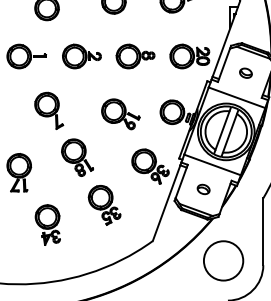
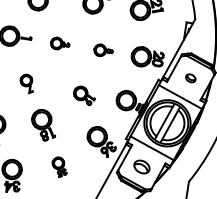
part: (81, 56) -> (59, 43), size x0.6
part: (135, 56) -> (103, 50), size x0.6
part: (49, 110) -> (27, 83), size x0.6
part: (120, 114) -> (84, 95), size x0.7
part: (203, 189) -> (141, 166), size x1.6
part: (104, 205) -> (59, 167), size x0.6

